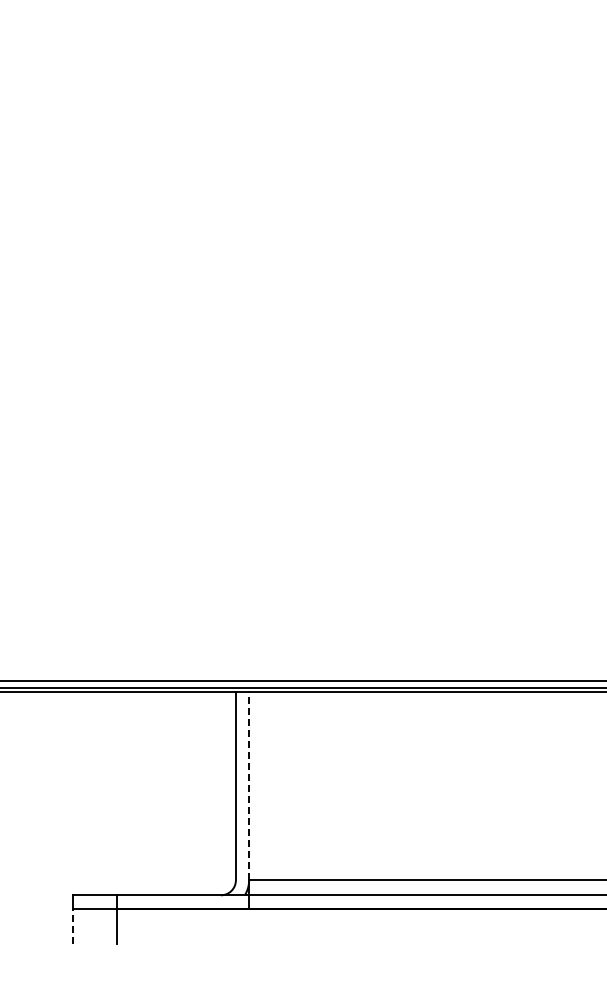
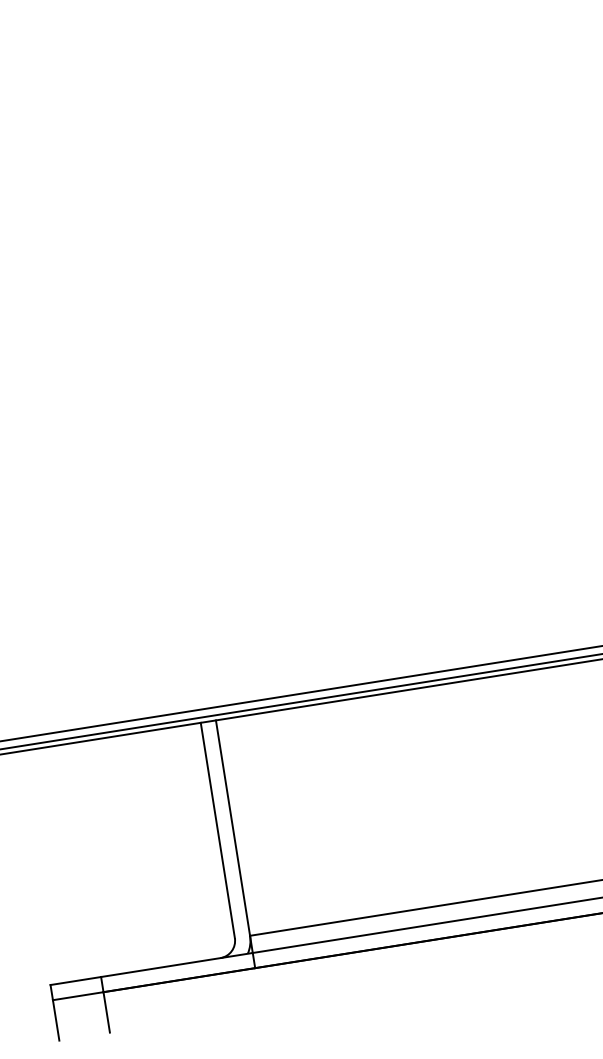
line: (249, 785) -> (233, 827), dashed -> solid
line: (72, 926) -> (56, 1020), dashed -> solid

